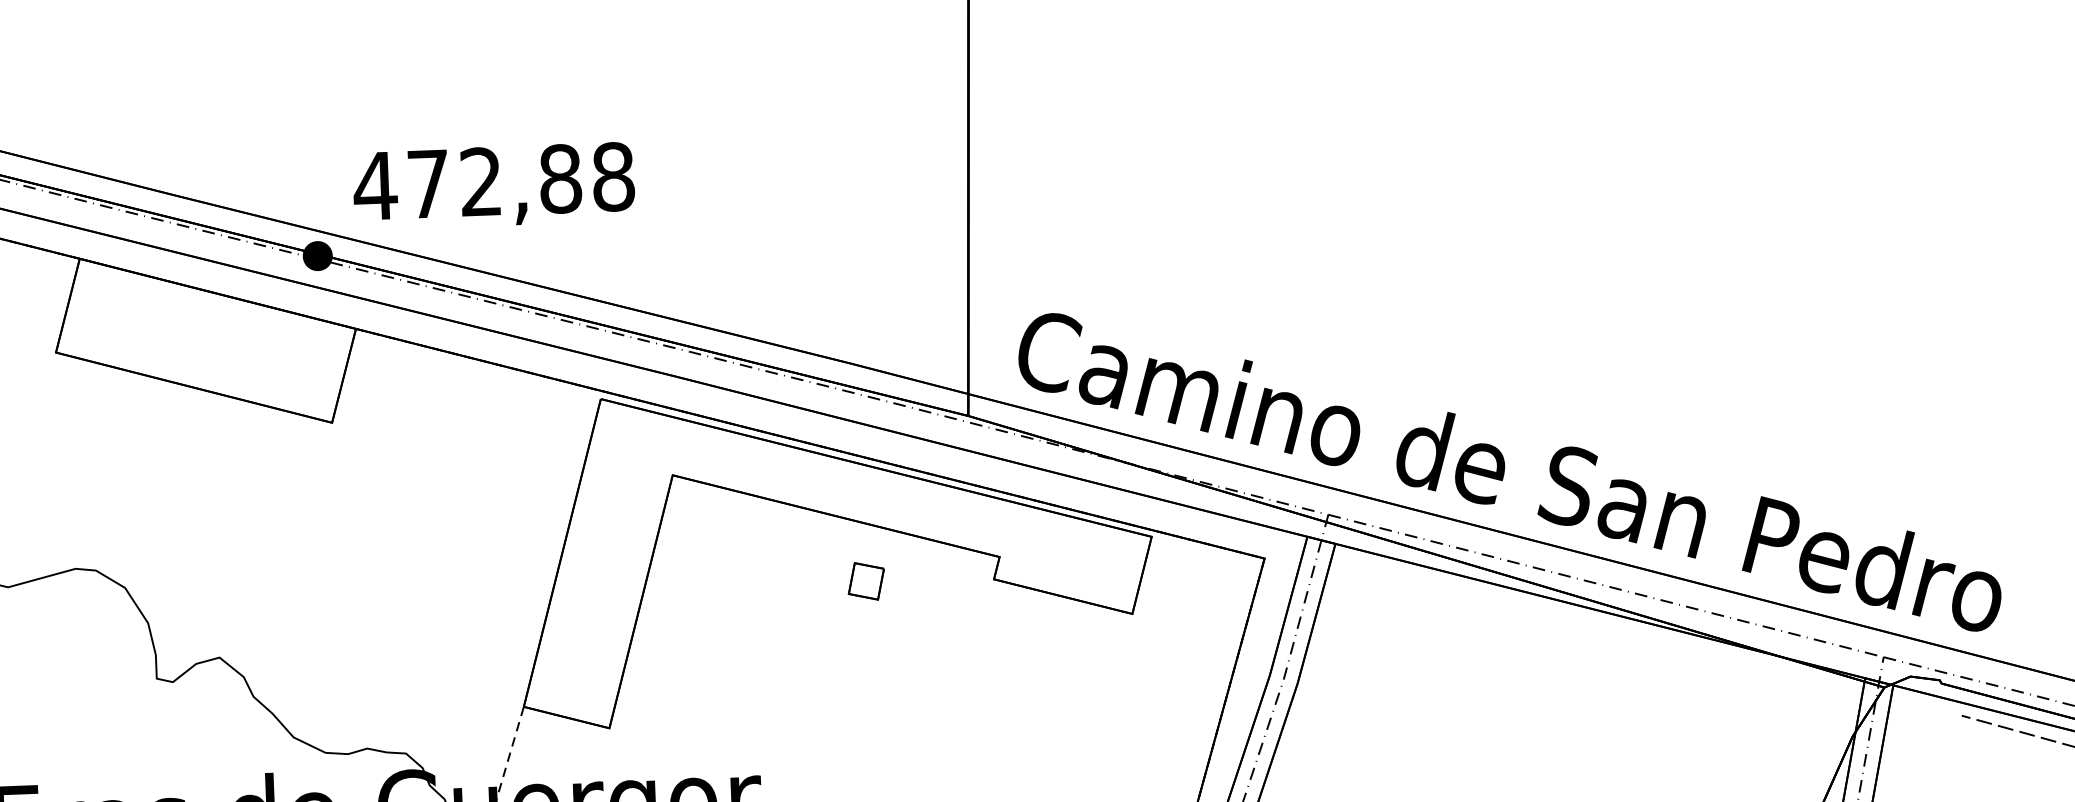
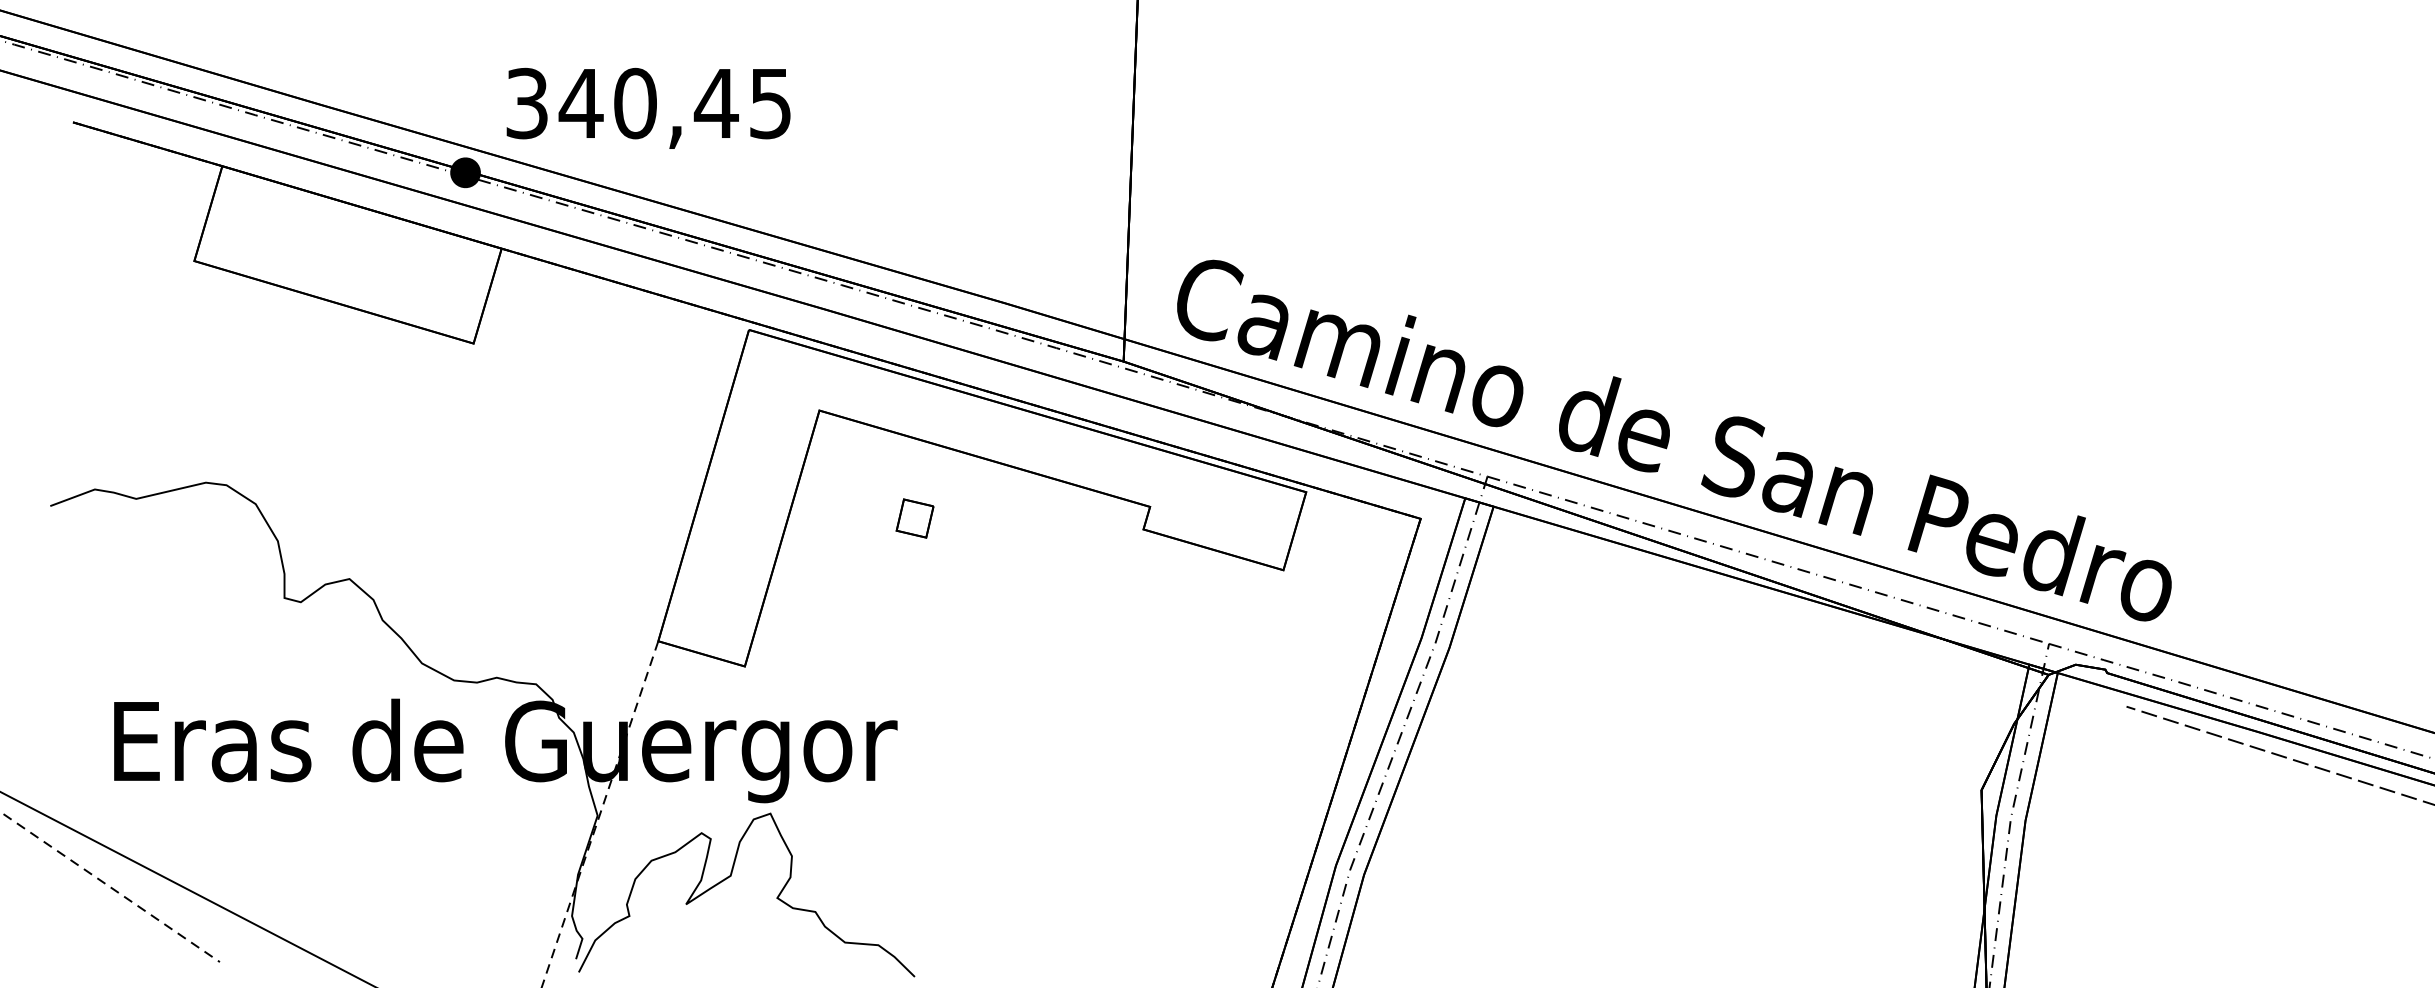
text: (494, 181) -> (648, 103), 472,88 -> 340,45
part: (865, 581) -> (914, 518), moved

